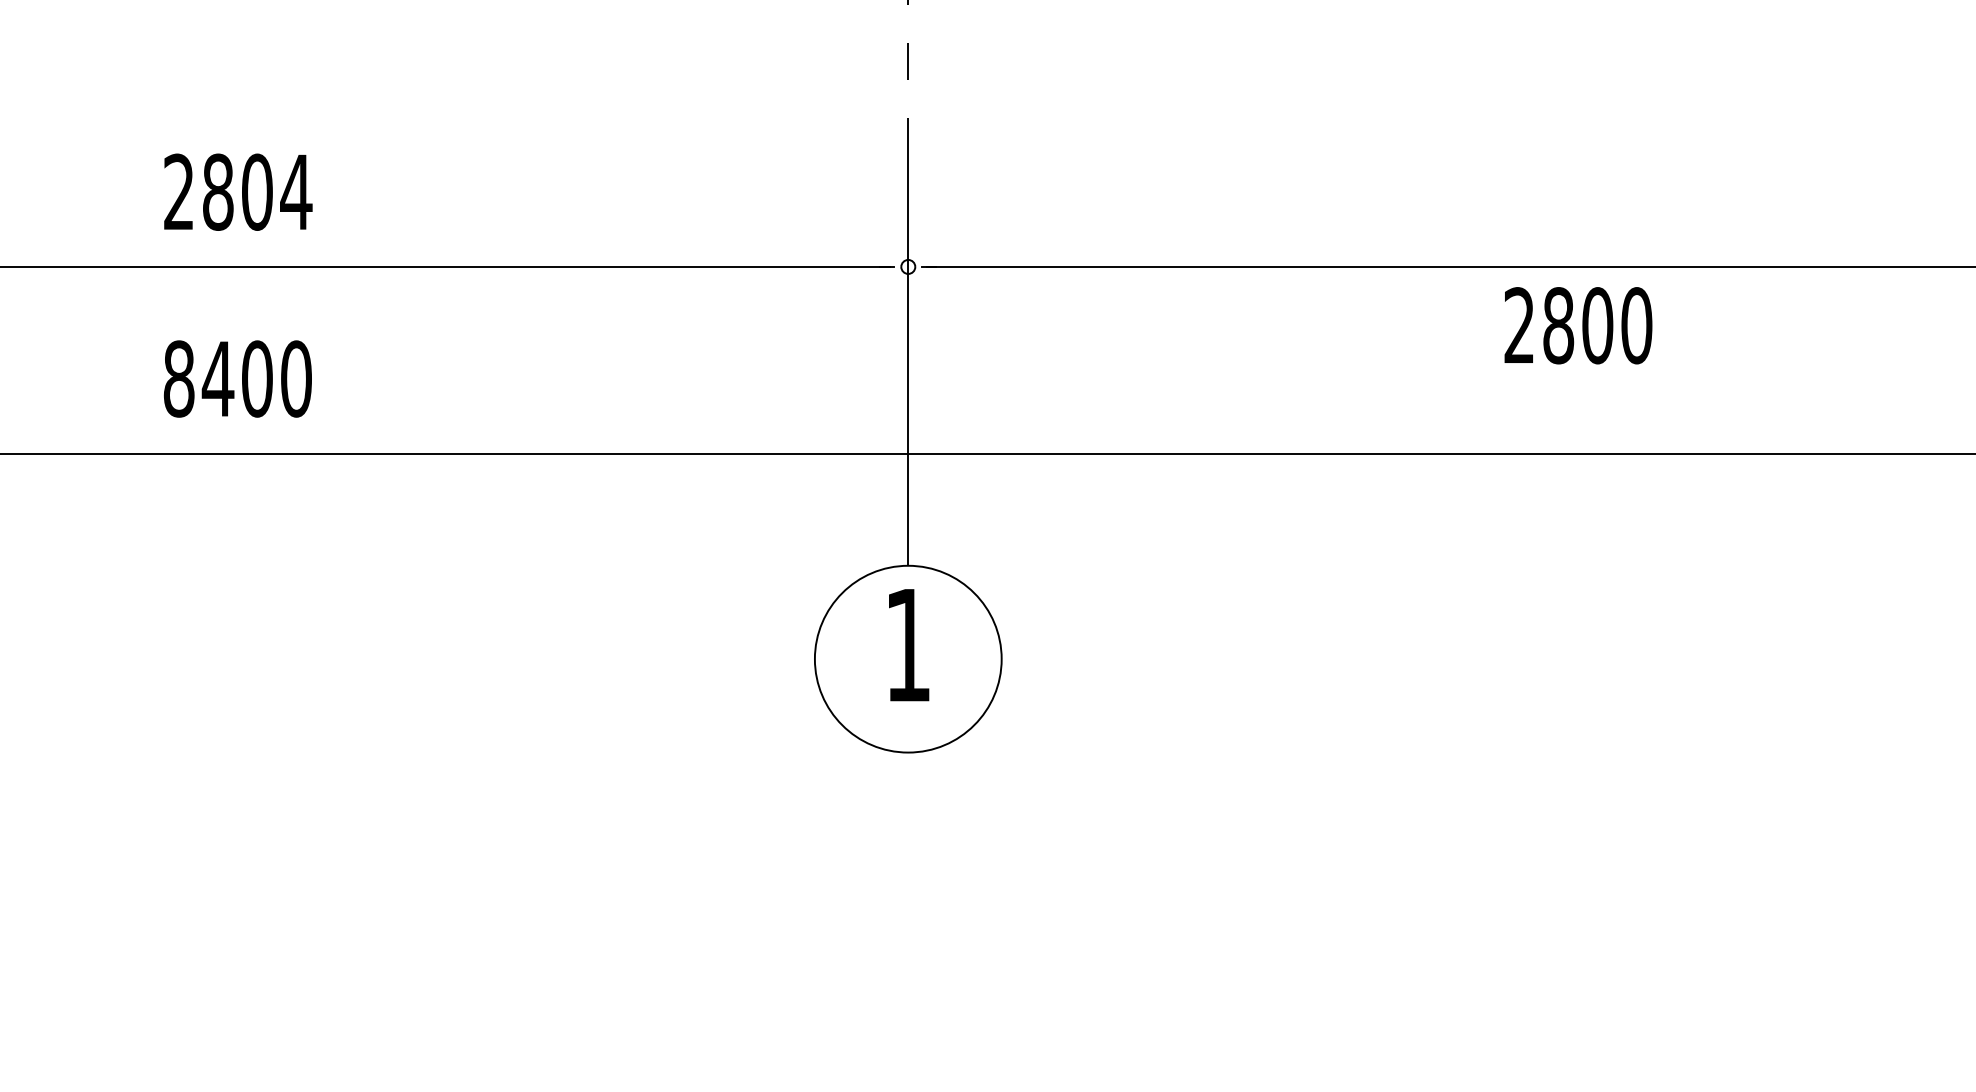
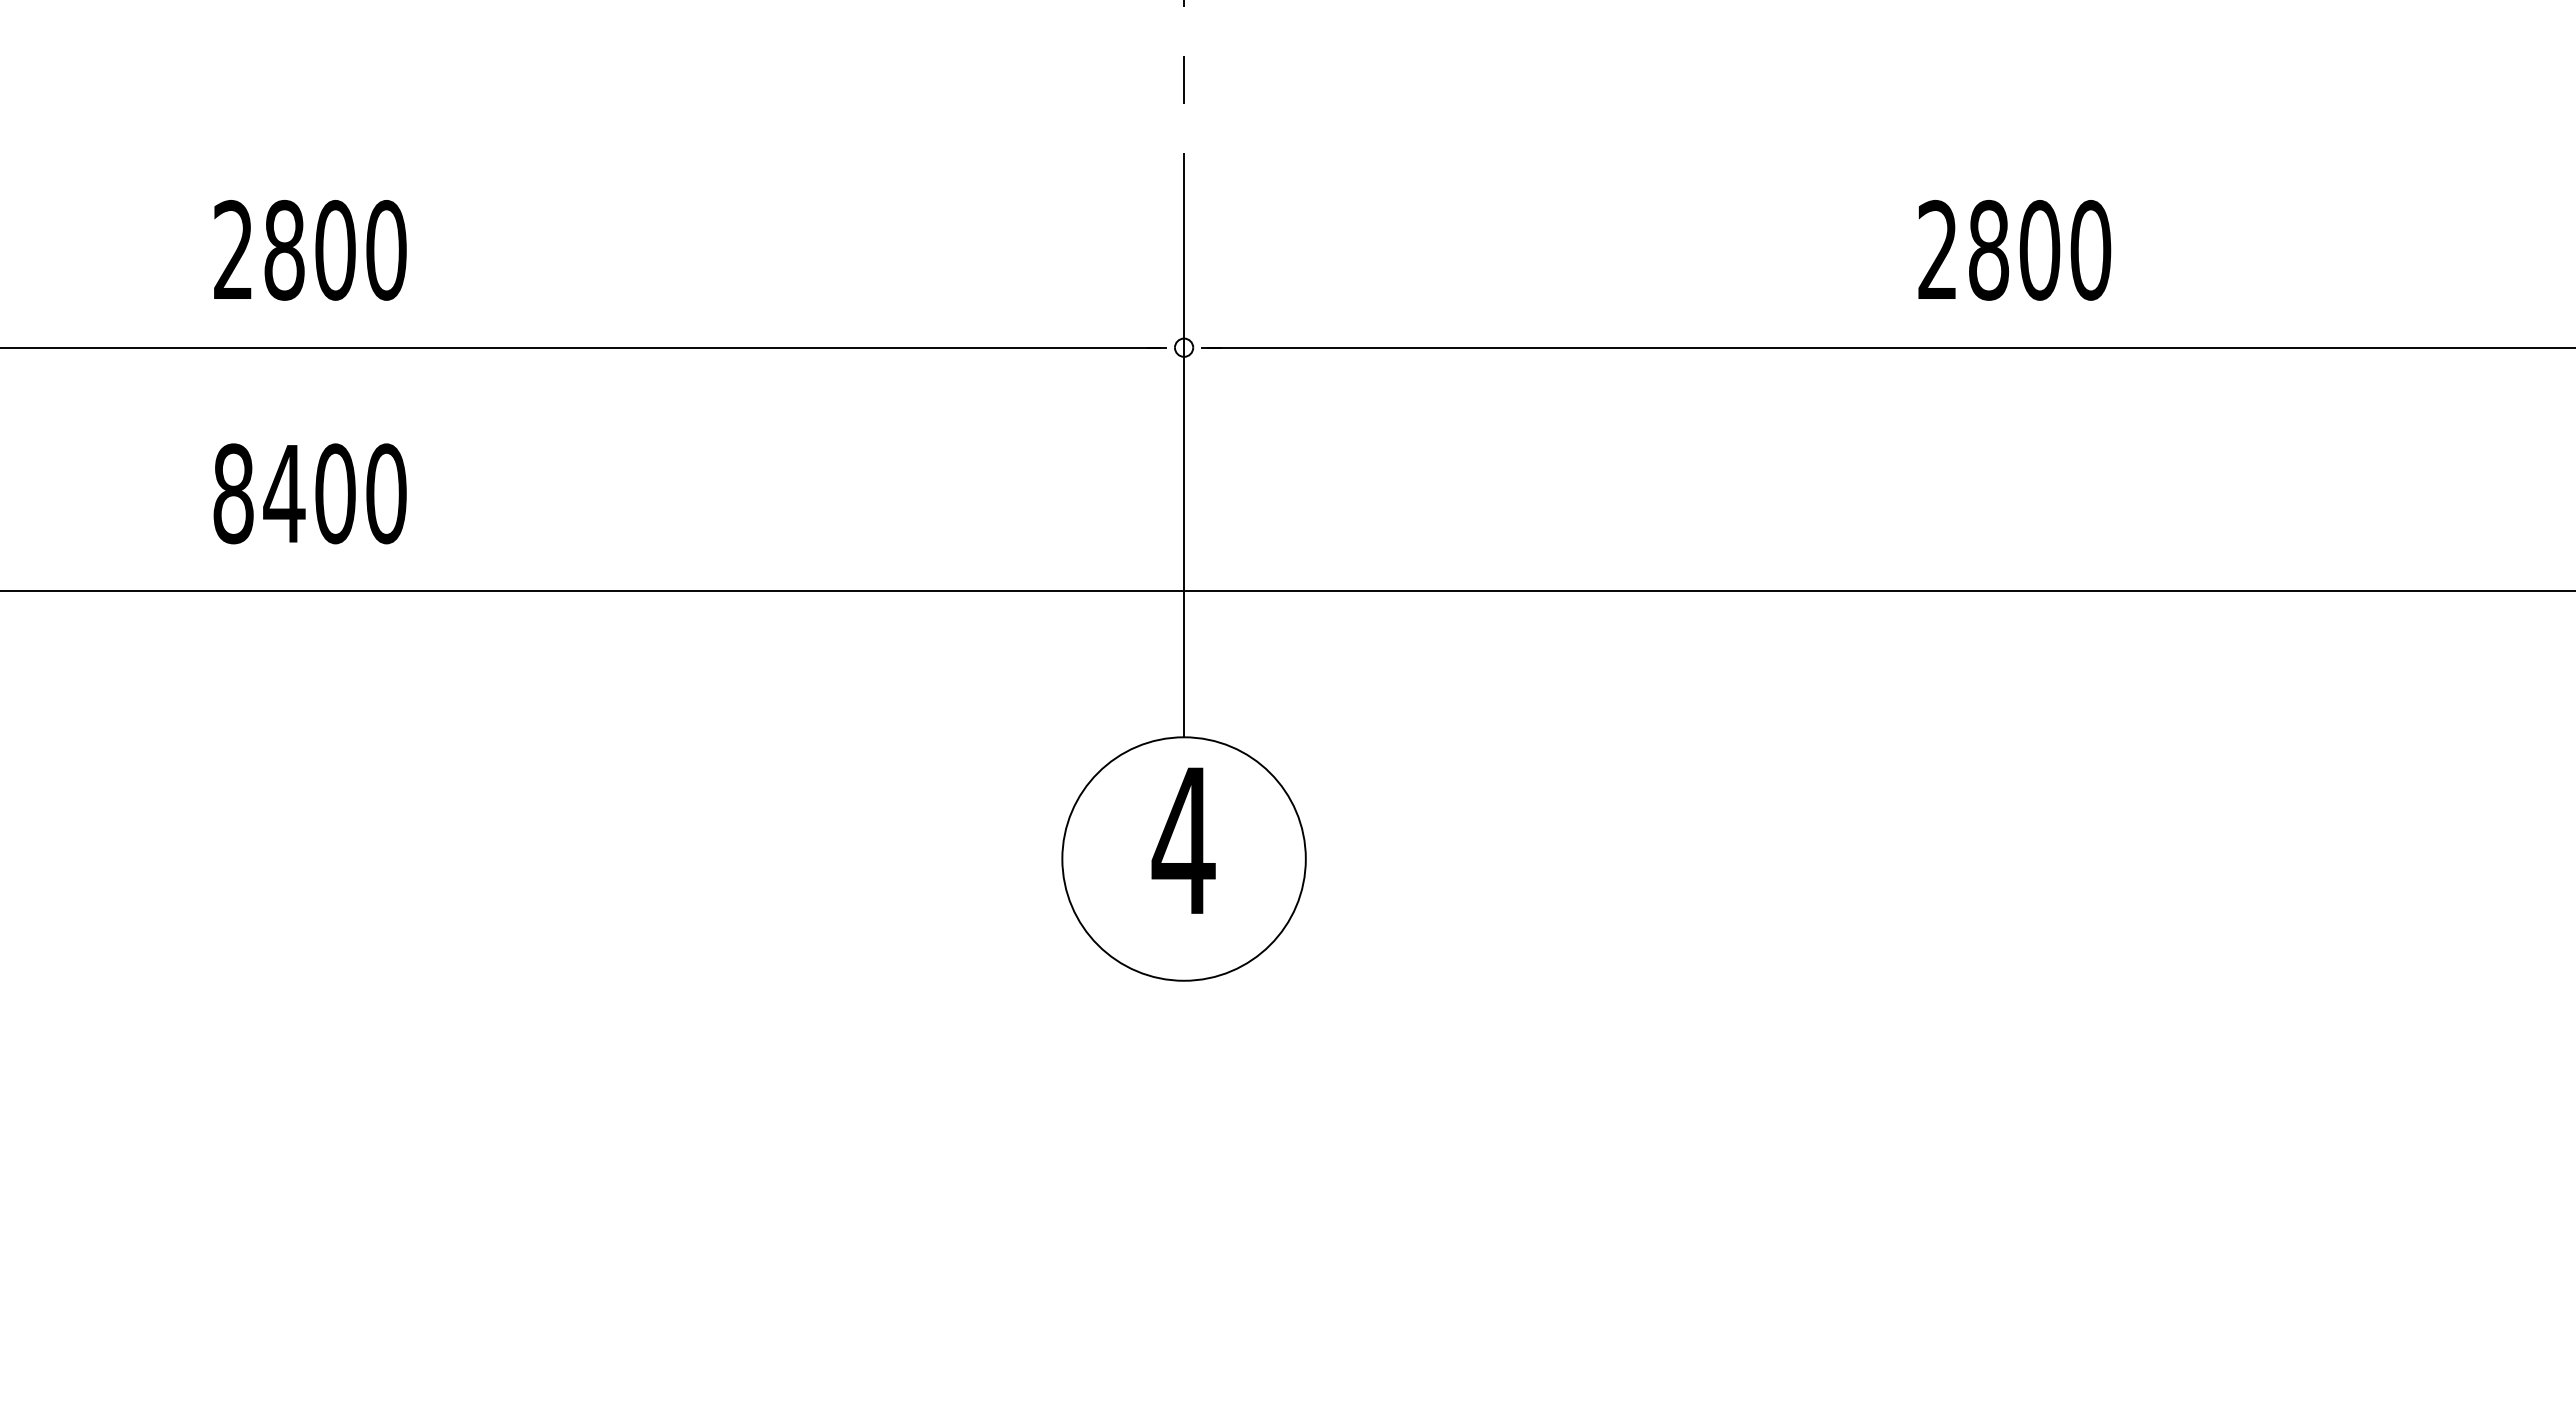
text: (296, 191) -> (386, 249), 2804 -> 2800
text: (1578, 325) -> (2014, 250), moved
text: (907, 644) -> (1183, 840), 1 -> 4

